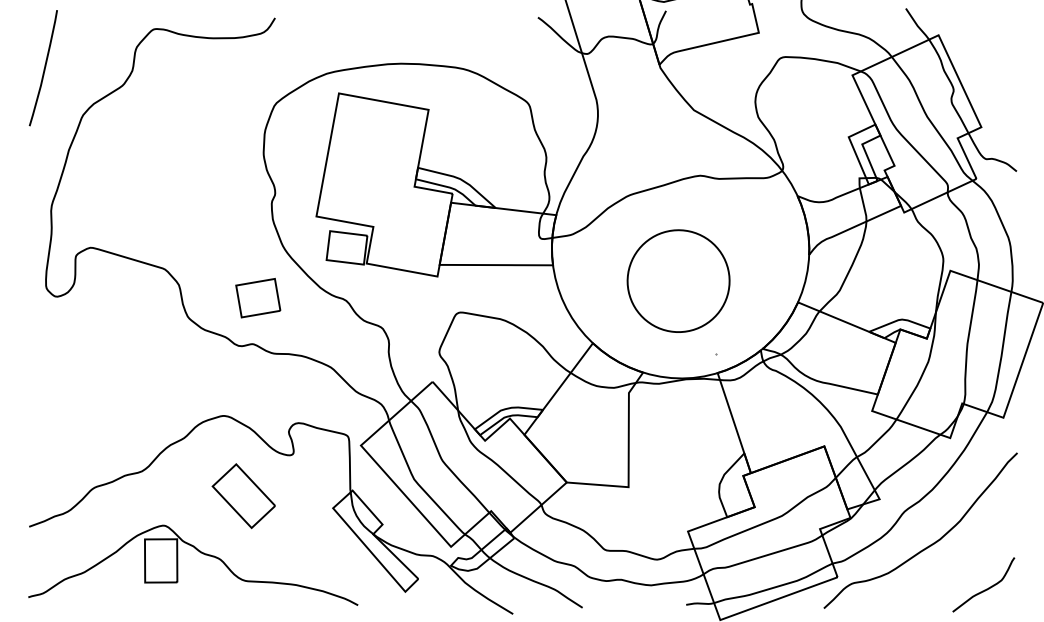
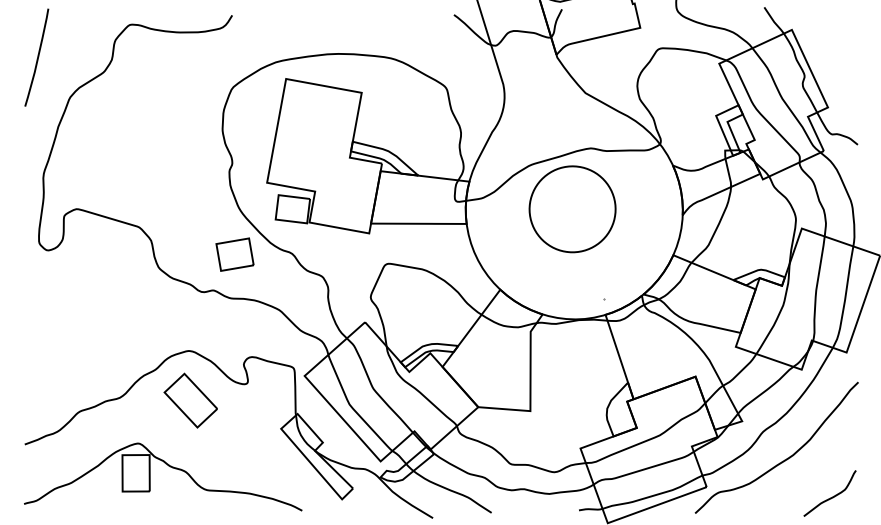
part: (678, 281) -> (572, 209), moved
part: (257, 297) -> (234, 254), moved
part: (243, 495) -> (190, 400), moved

